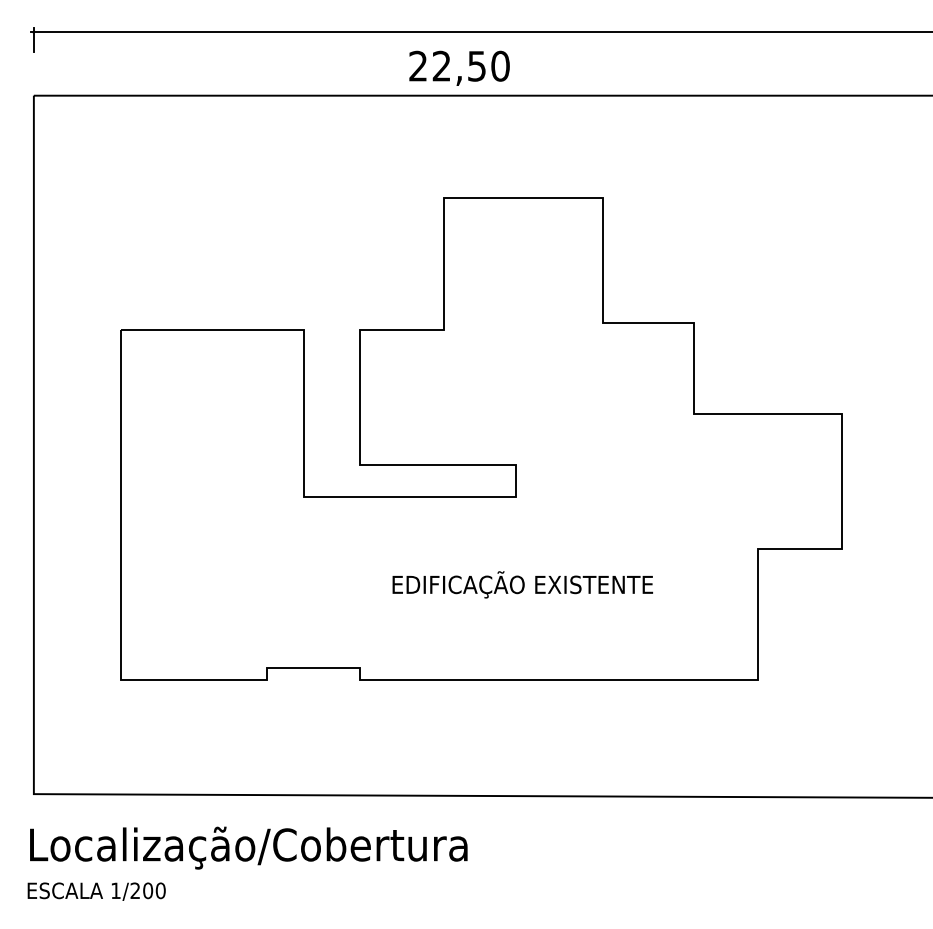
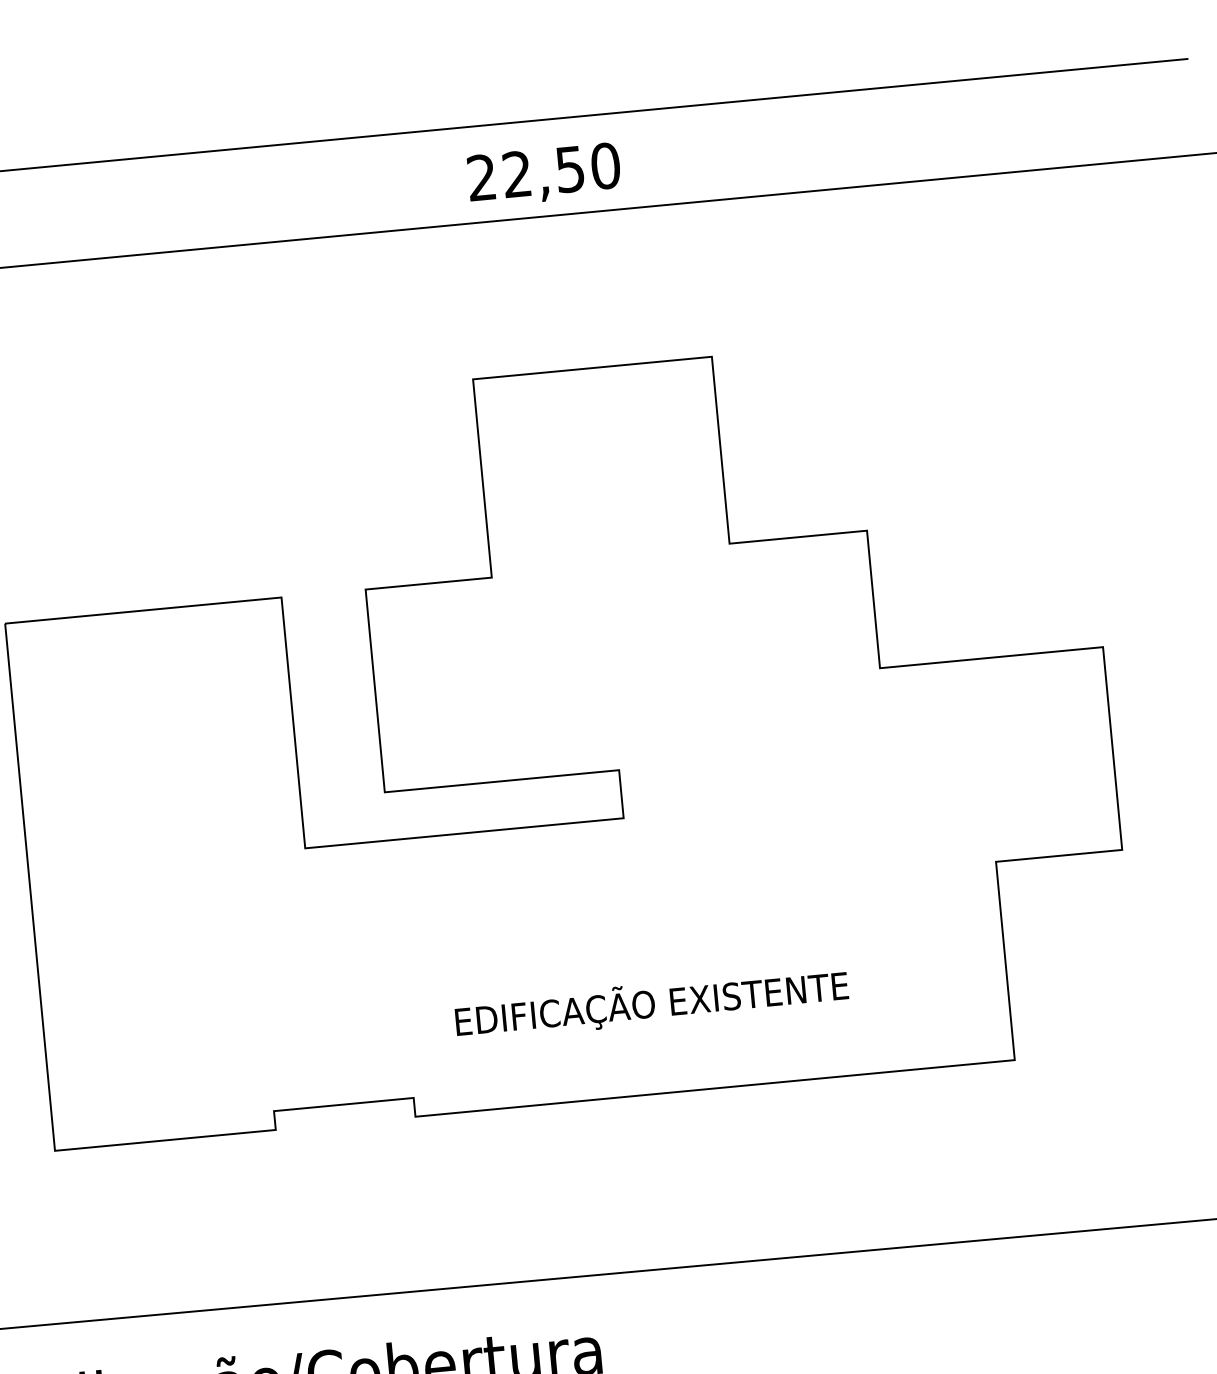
text: (459, 67) -> (544, 173), moved
text: (522, 584) -> (651, 1003), moved

